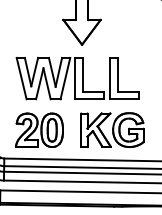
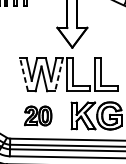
line: (21, 78) -> (23, 74), solid -> dashed
line: (65, 79) -> (59, 75), solid -> dashed
part: (38, 129) -> (37, 115), size x0.7

